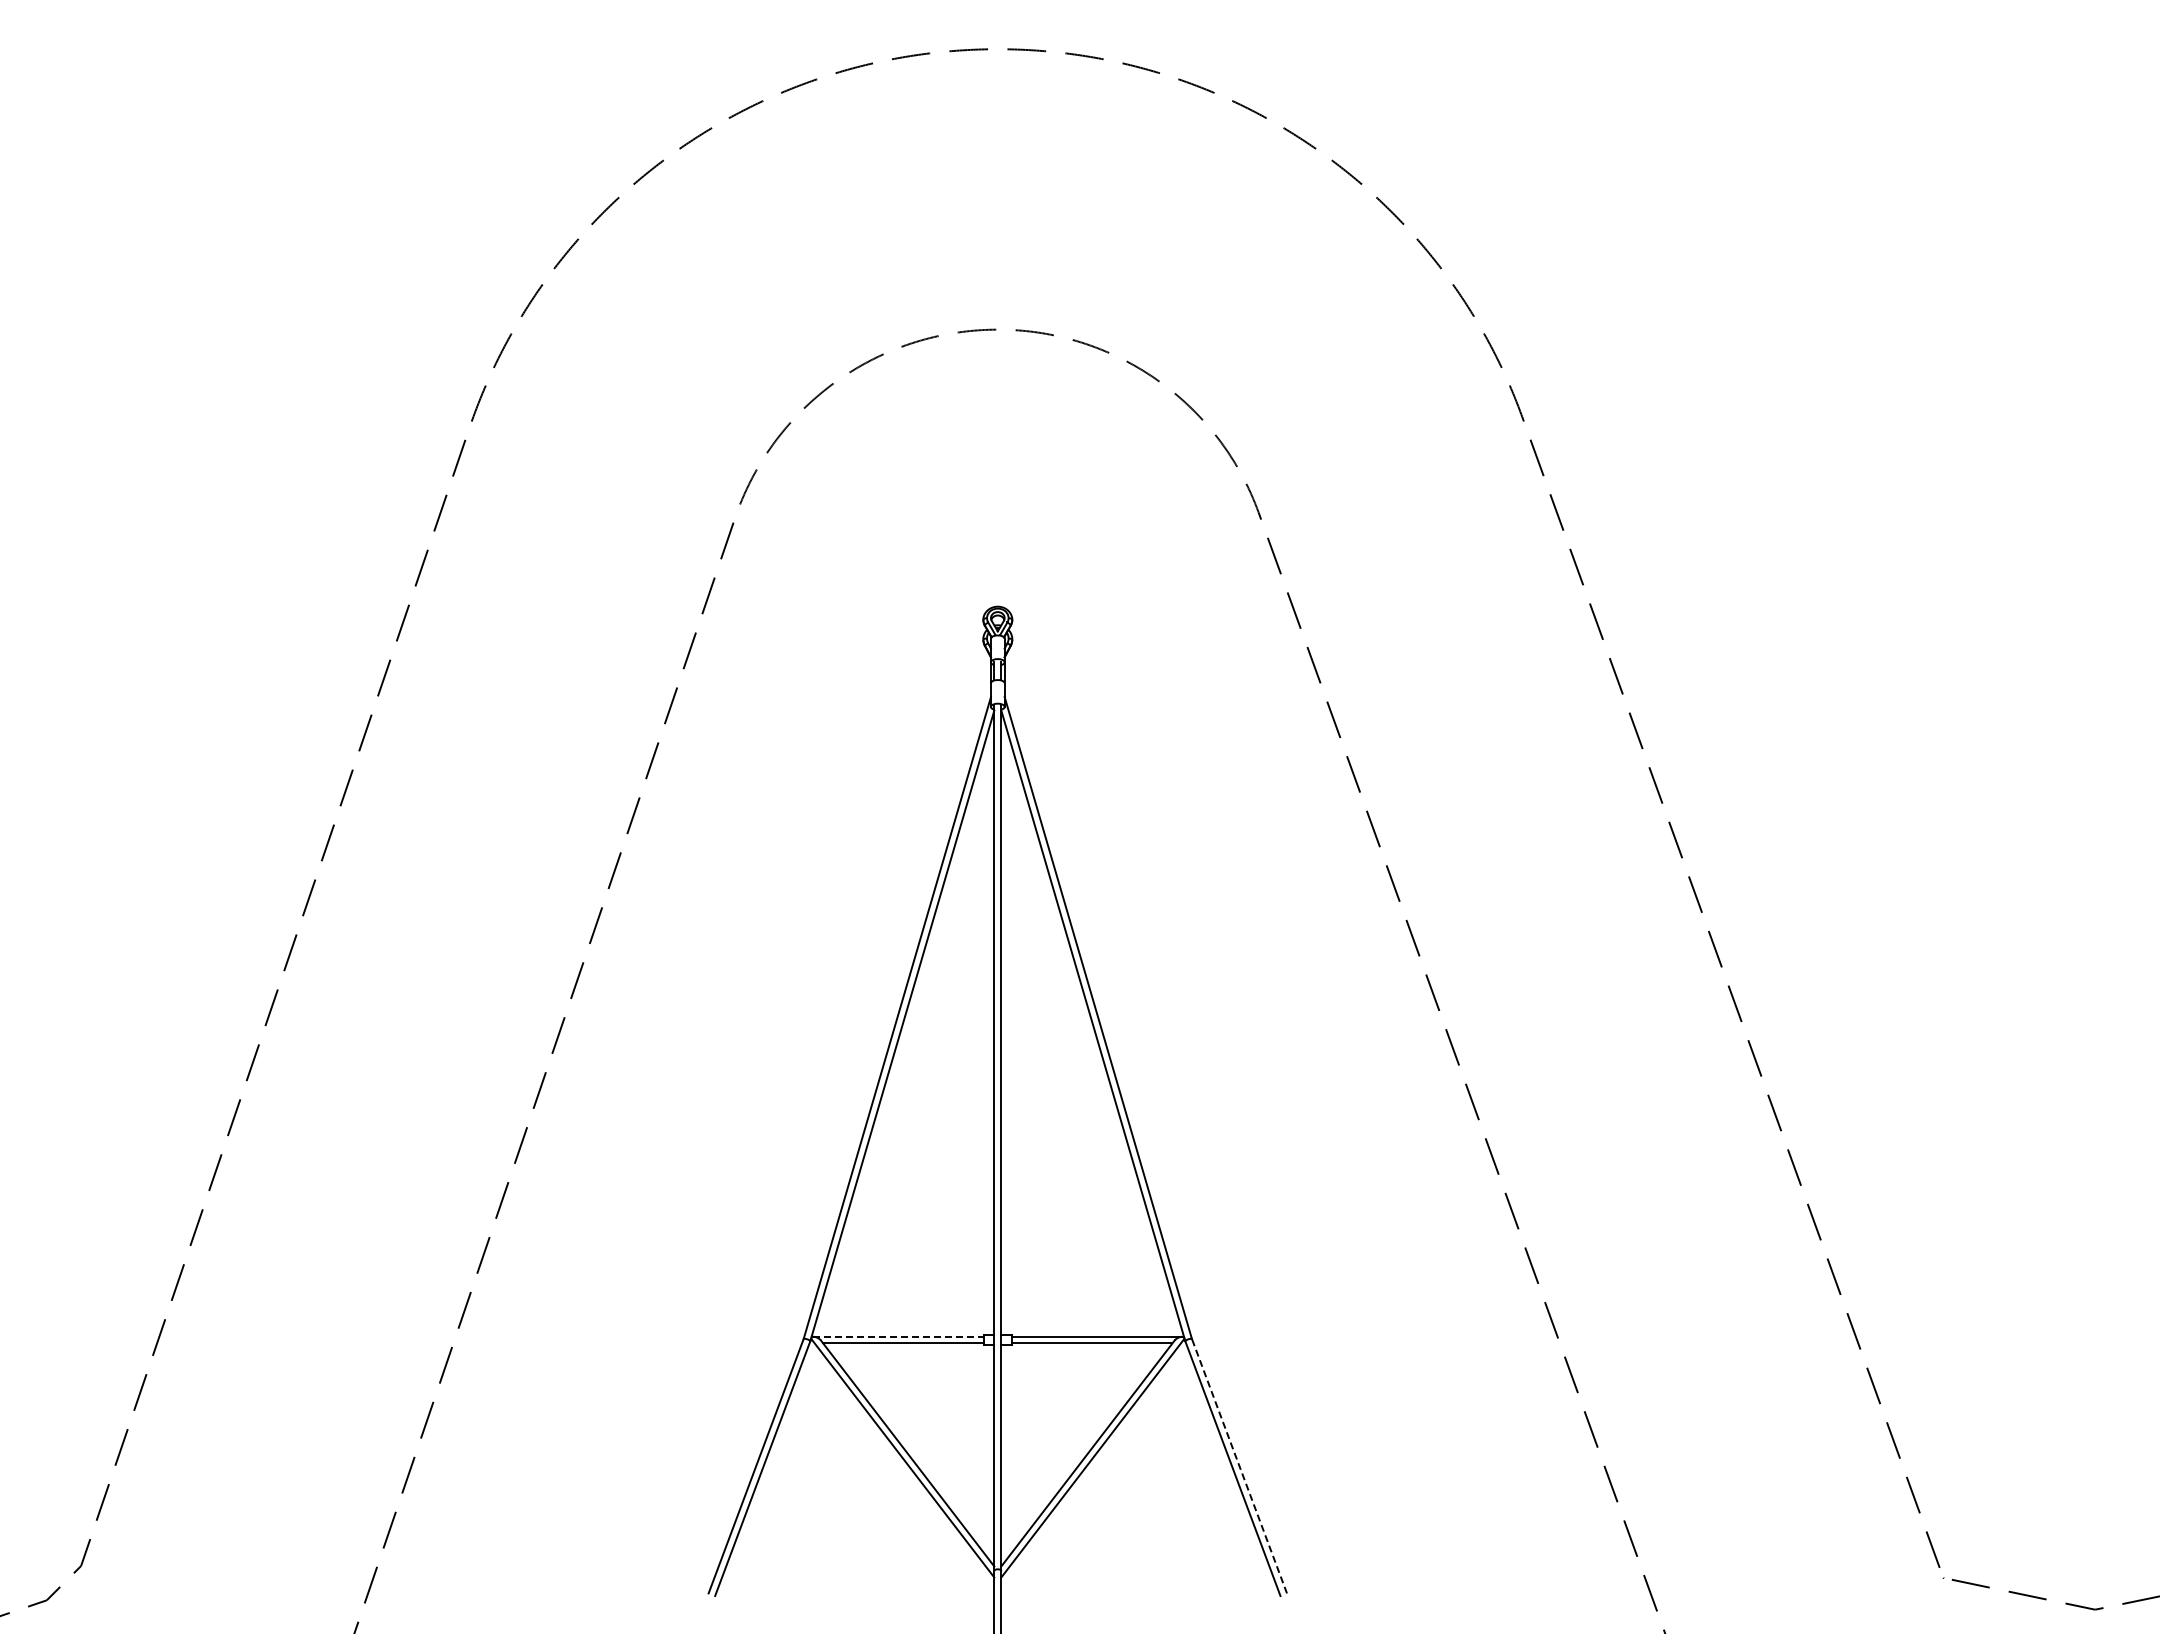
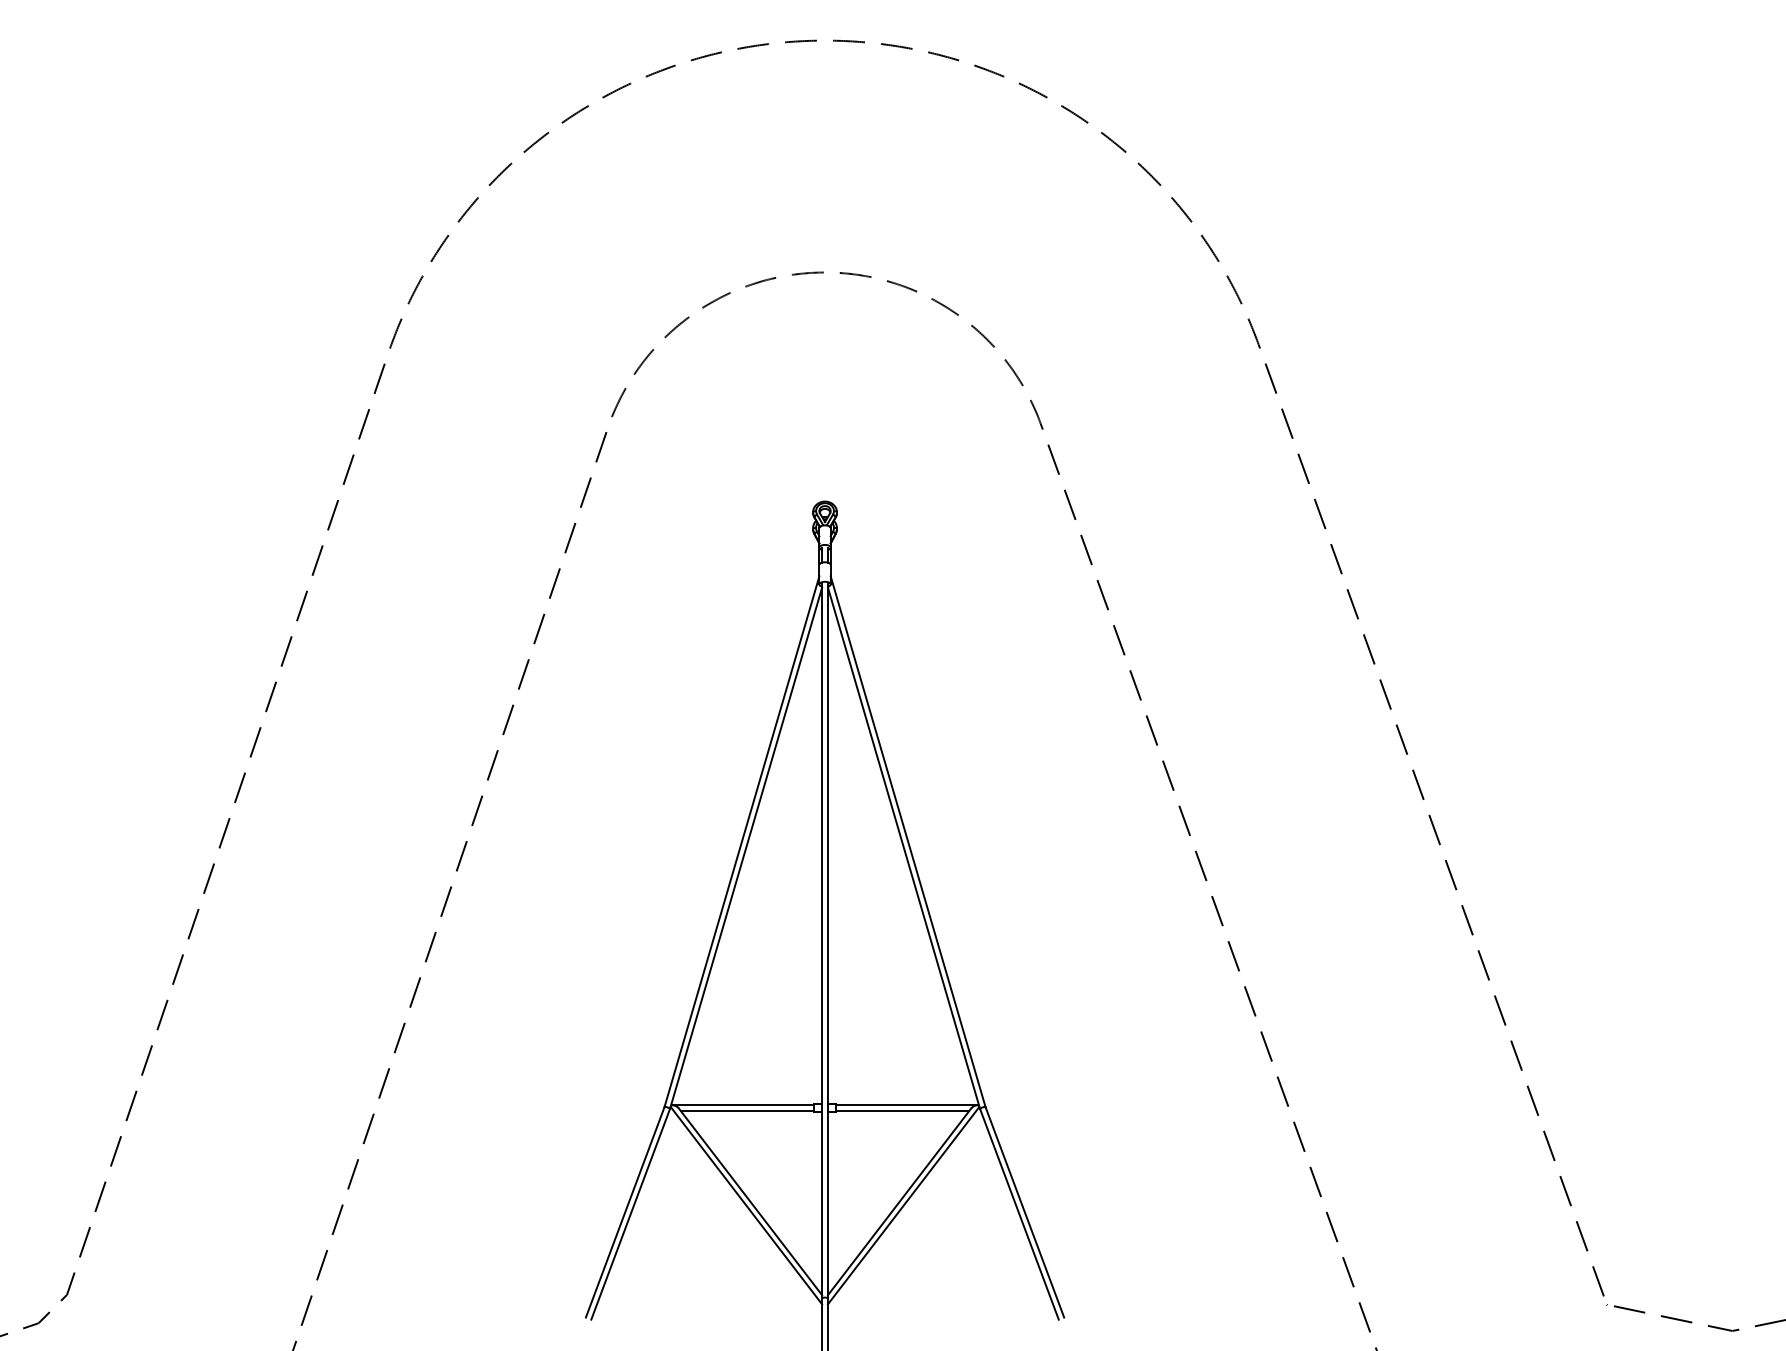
line: (899, 1336) -> (743, 1105), dashed -> solid
line: (1239, 1466) -> (1024, 1212), dashed -> solid

